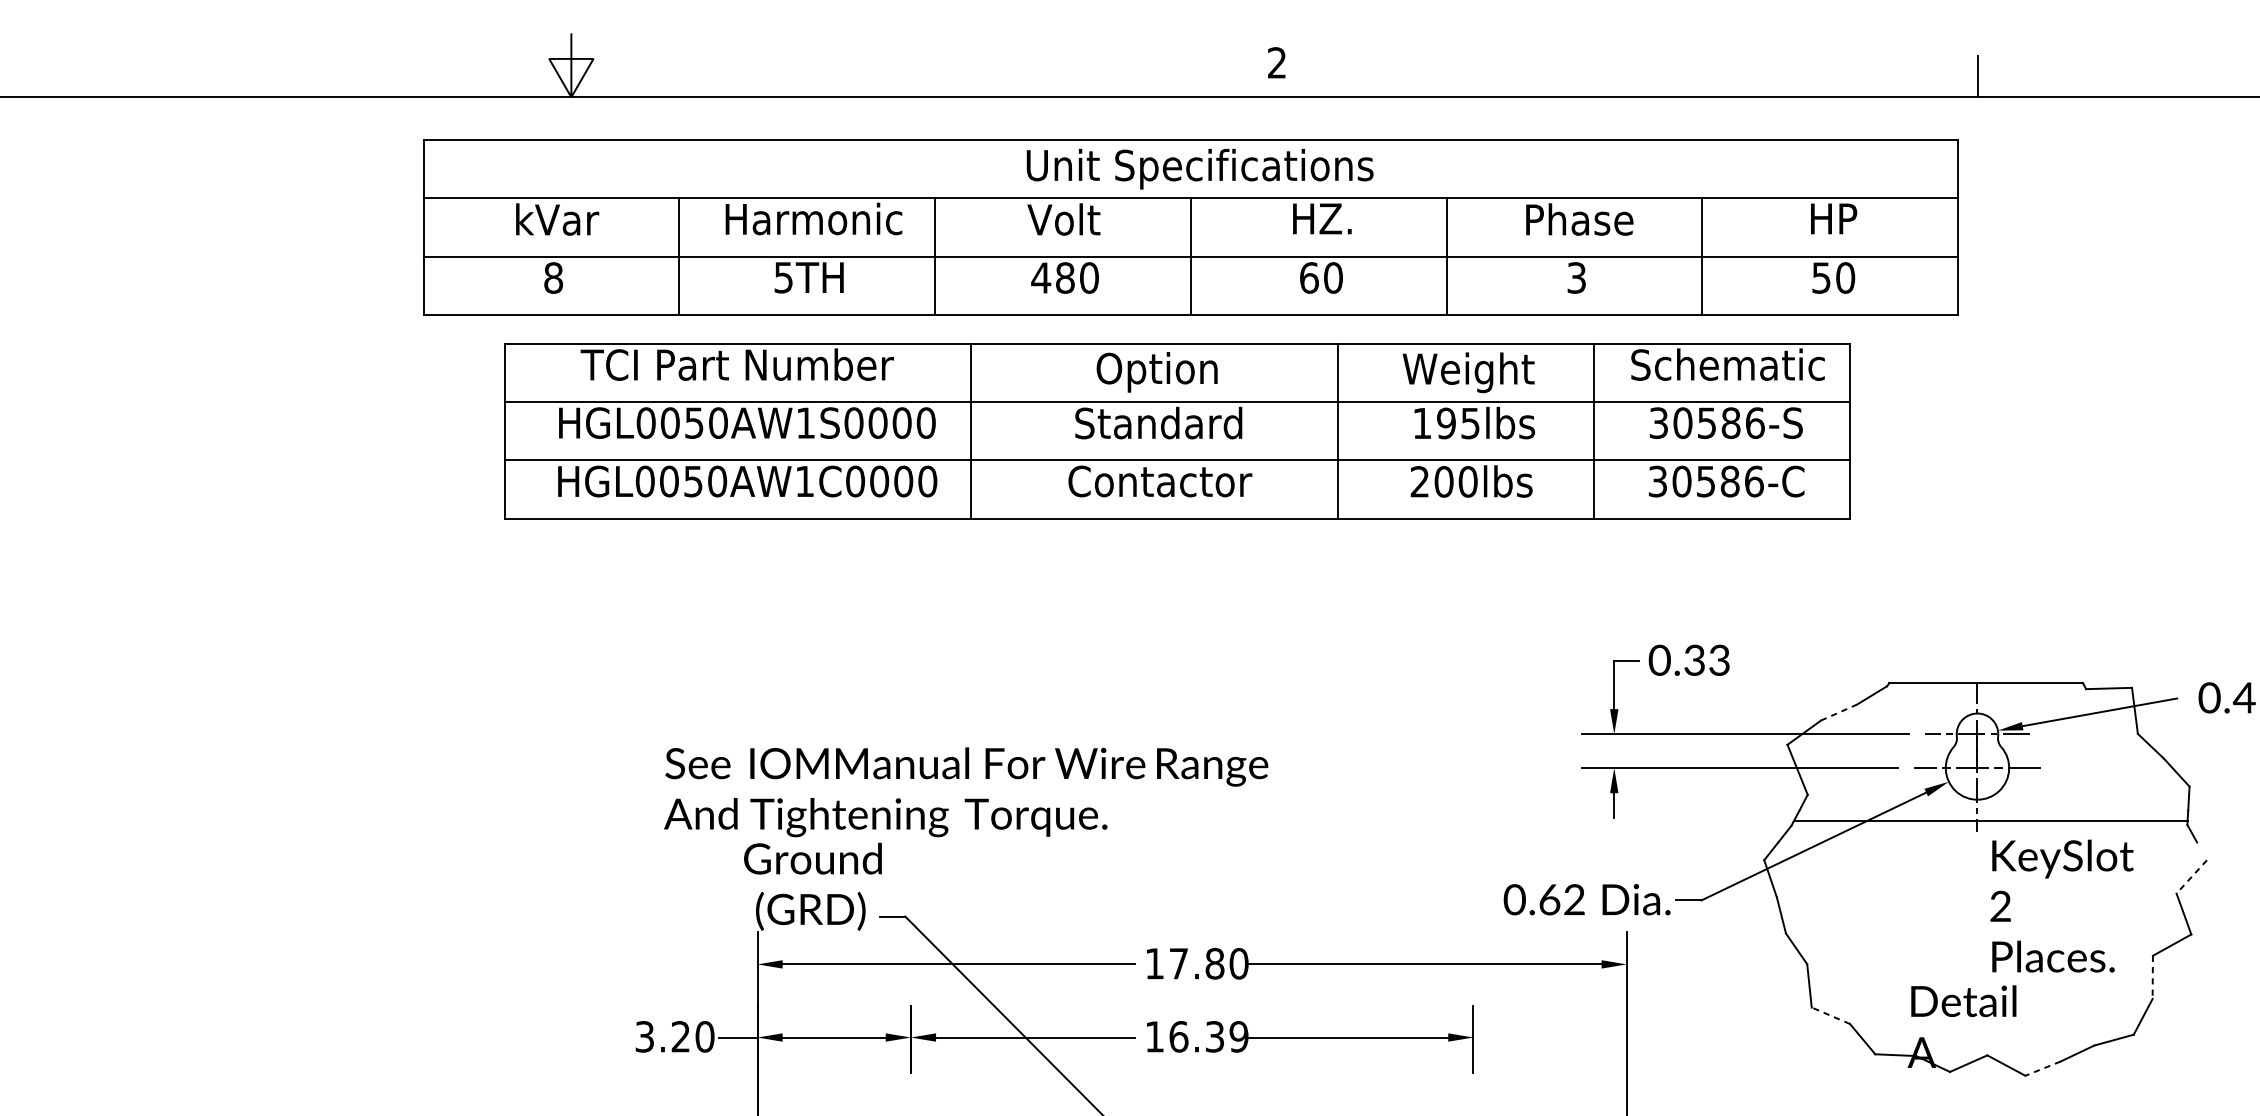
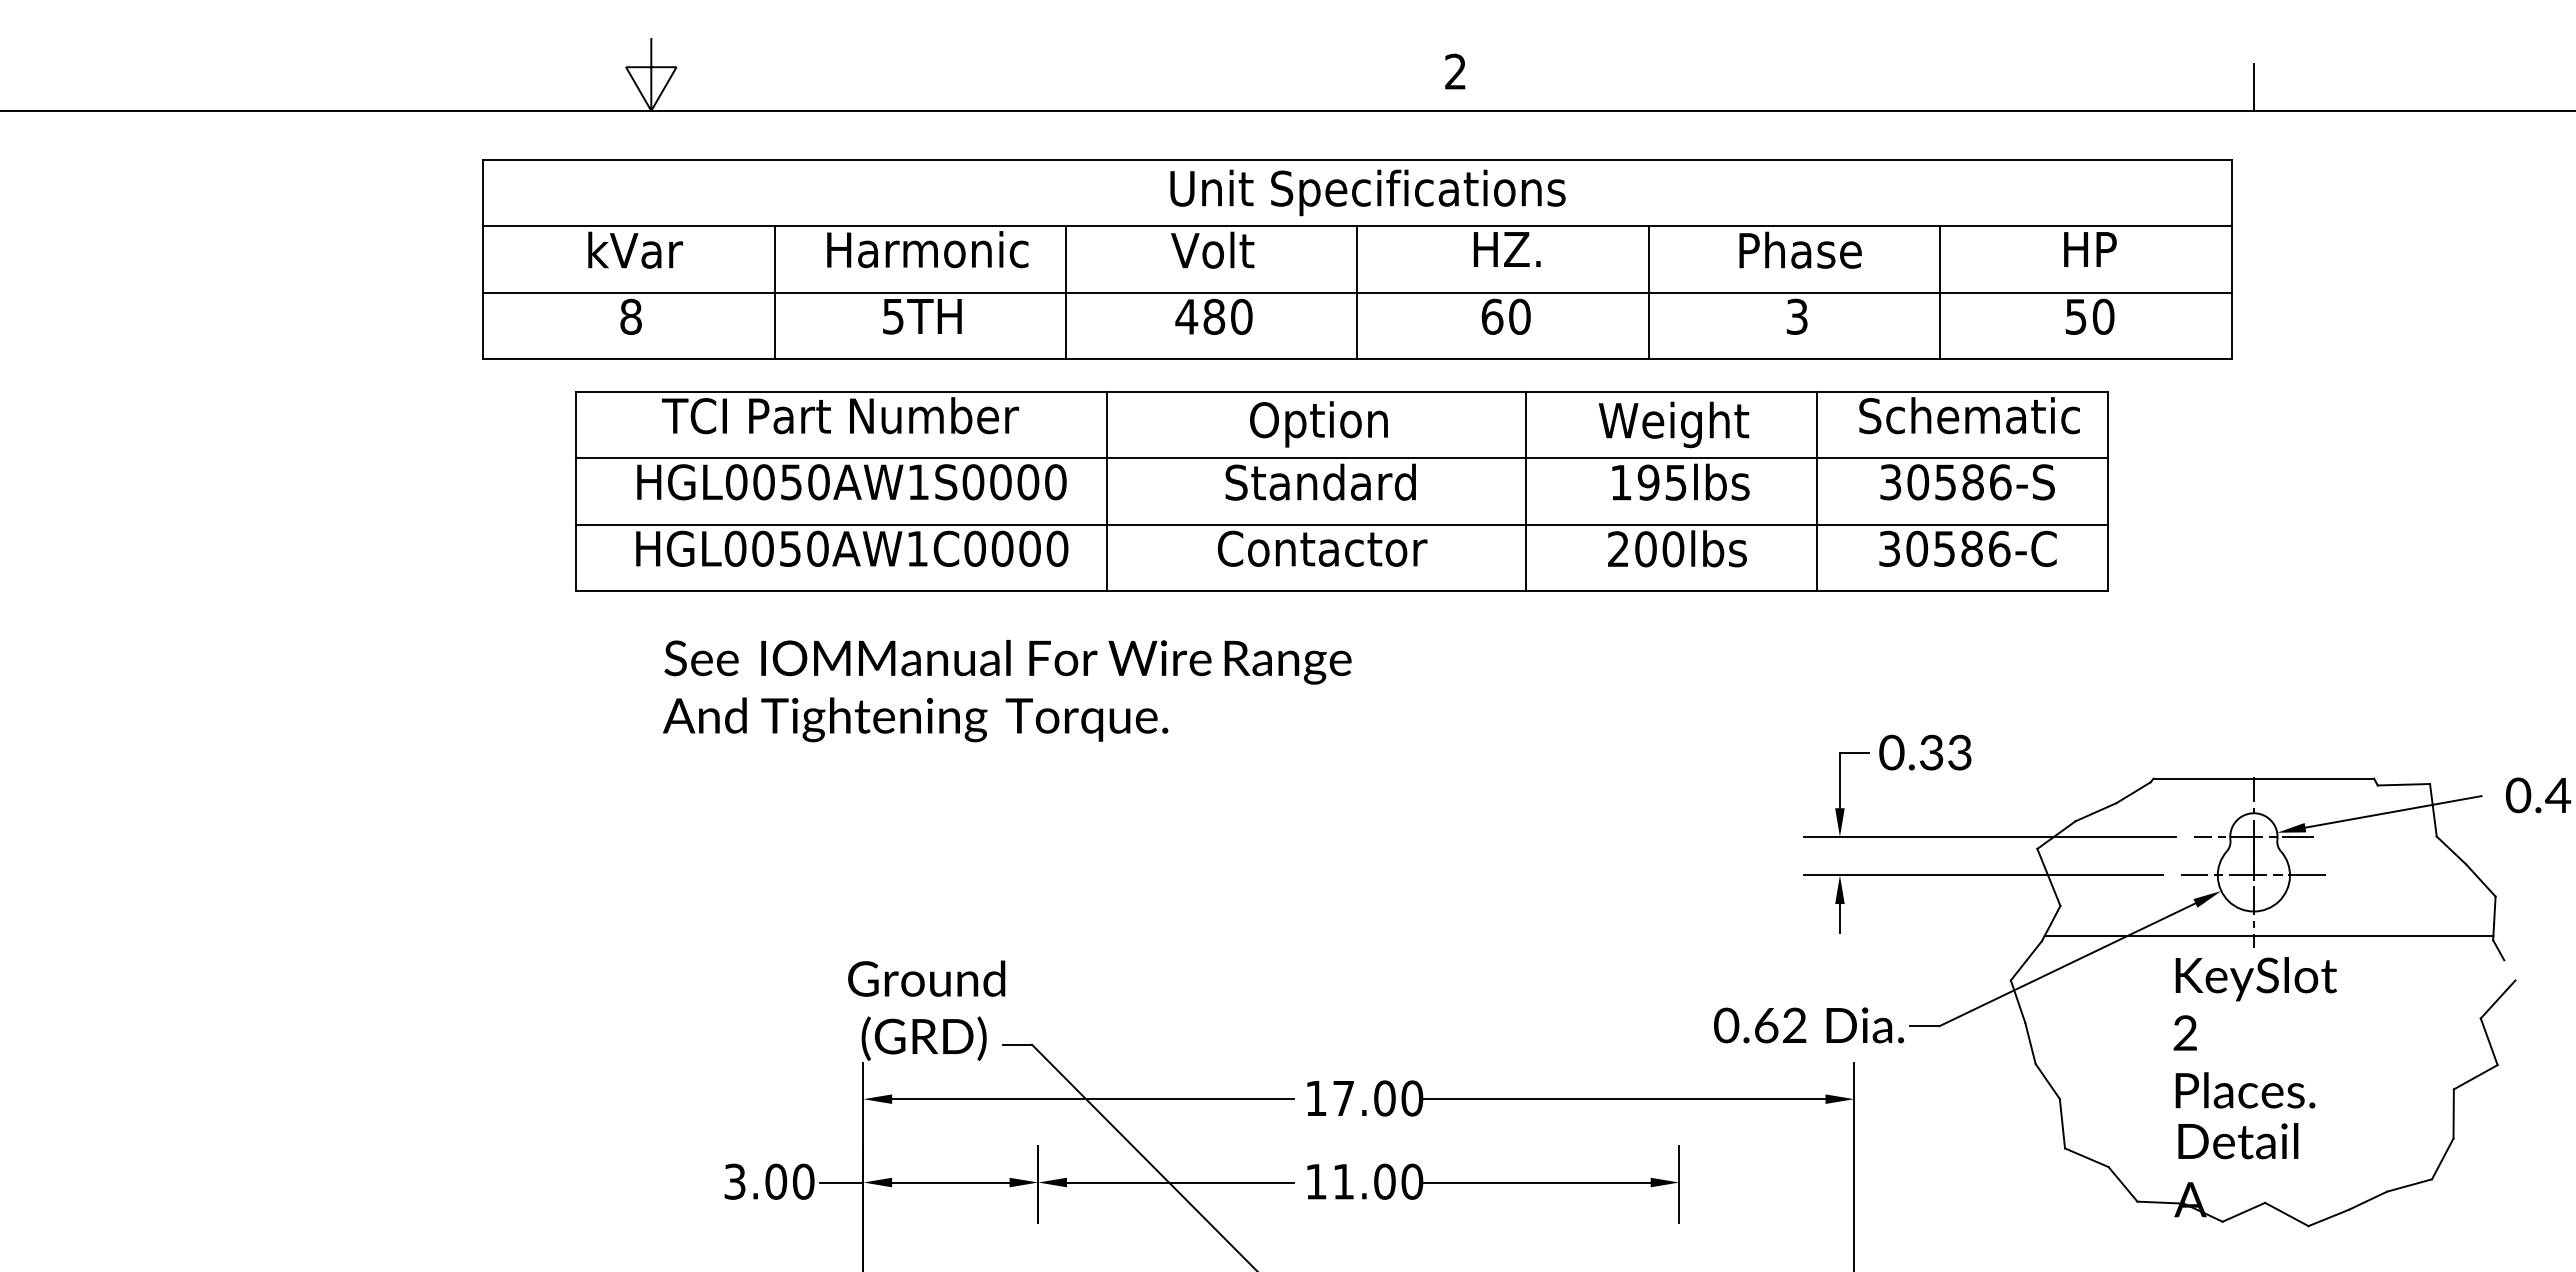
line: (1839, 712) -> (2096, 812), dashed -> solid
text: (966, 792) -> (1007, 691), moved
line: (2192, 876) -> (2498, 999), dashed -> solid
text: (2061, 905) -> (2254, 1032), moved
text: (1214, 963) -> (1384, 1098), 17.80 -> 17.00
line: (2152, 976) -> (2453, 1113), dashed -> solid
line: (1830, 1015) -> (2086, 1157), dashed -> solid
text: (681, 1036) -> (776, 1181), 3.20 -> 3.00
text: (1209, 1036) -> (1378, 1181), 16.39 -> 11.00
line: (2042, 1069) -> (2328, 1218), dashed -> solid

